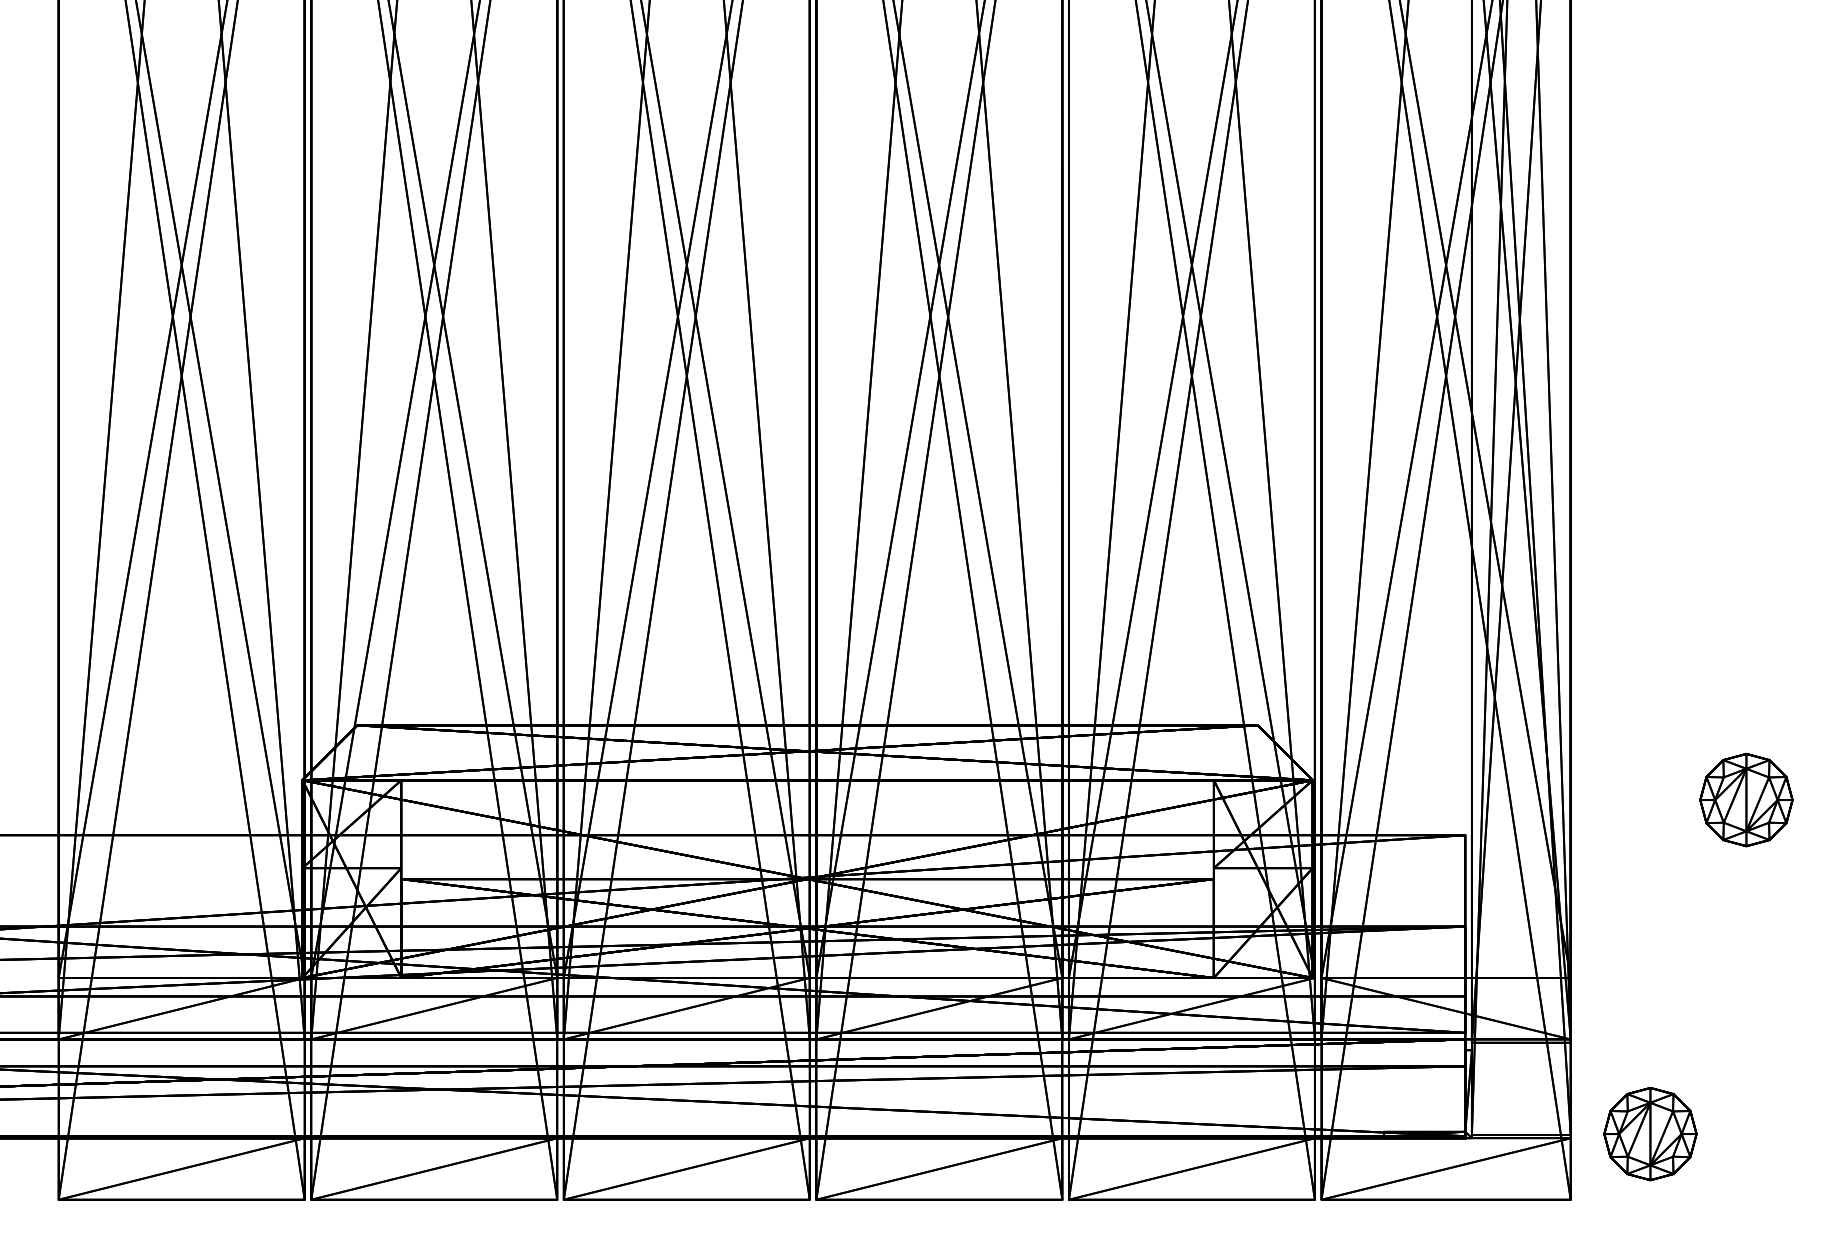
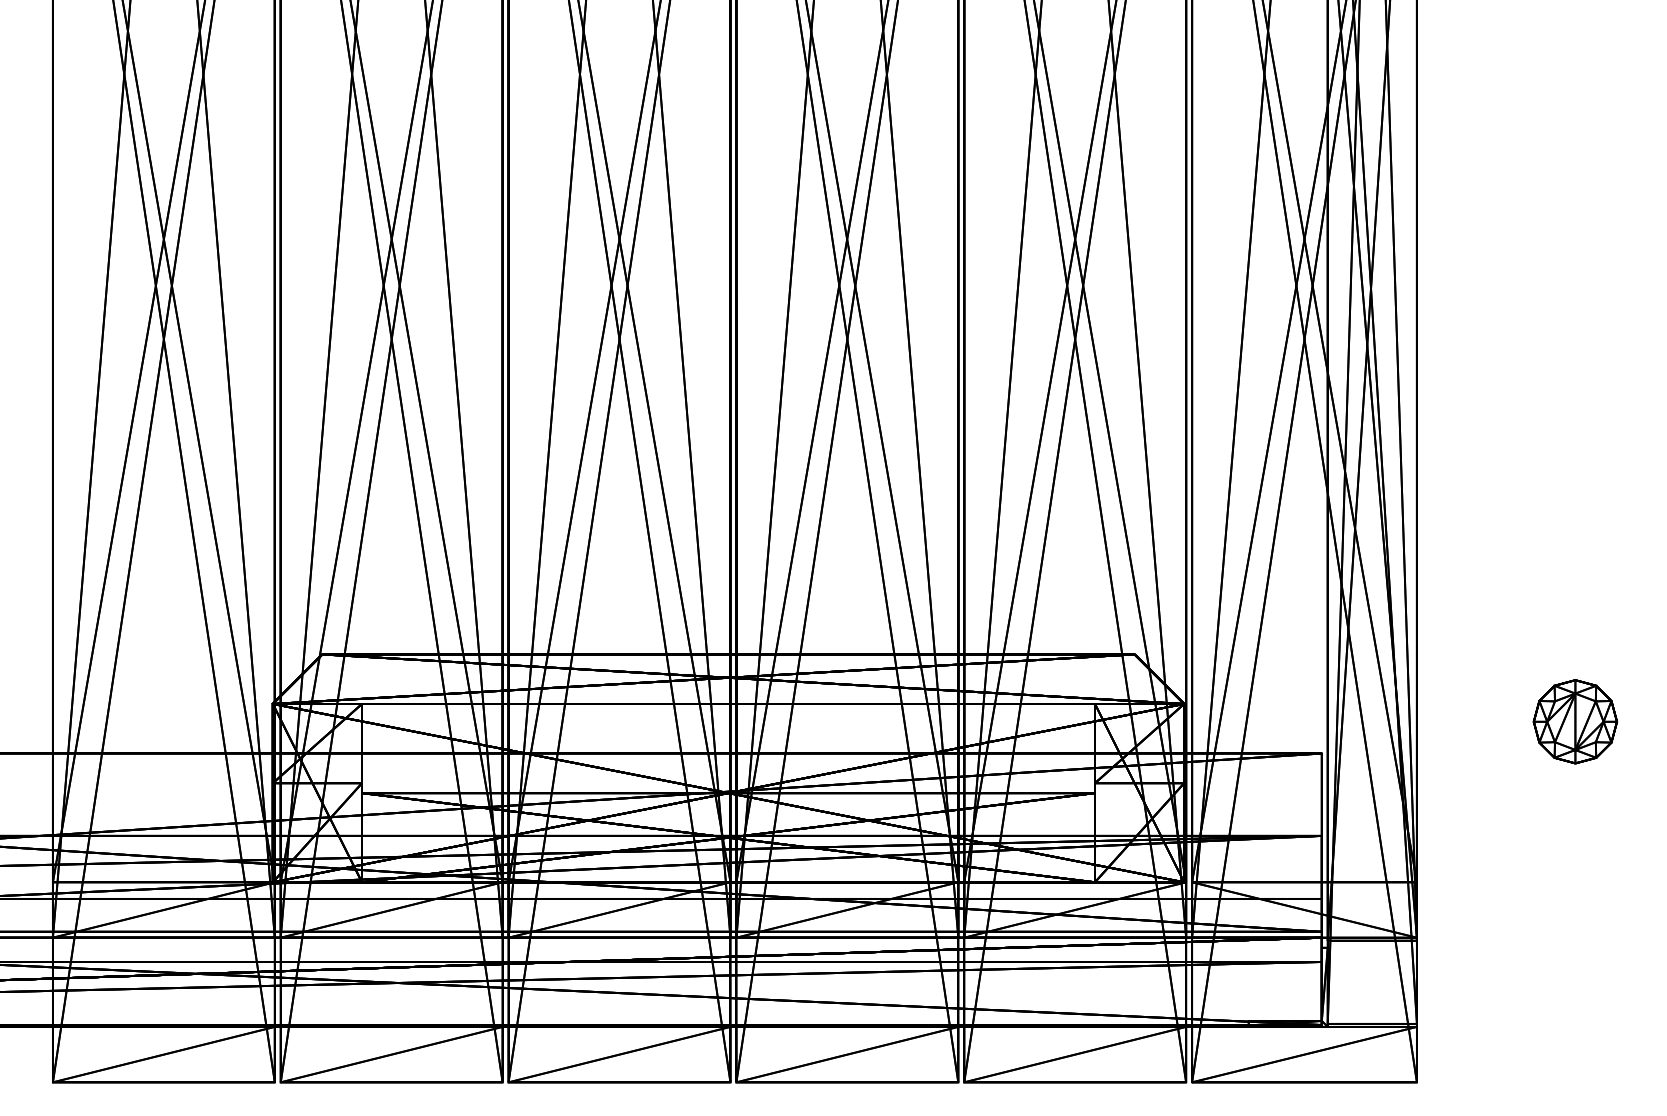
part: (1650, 1134) -> (1488, 1023), removed

